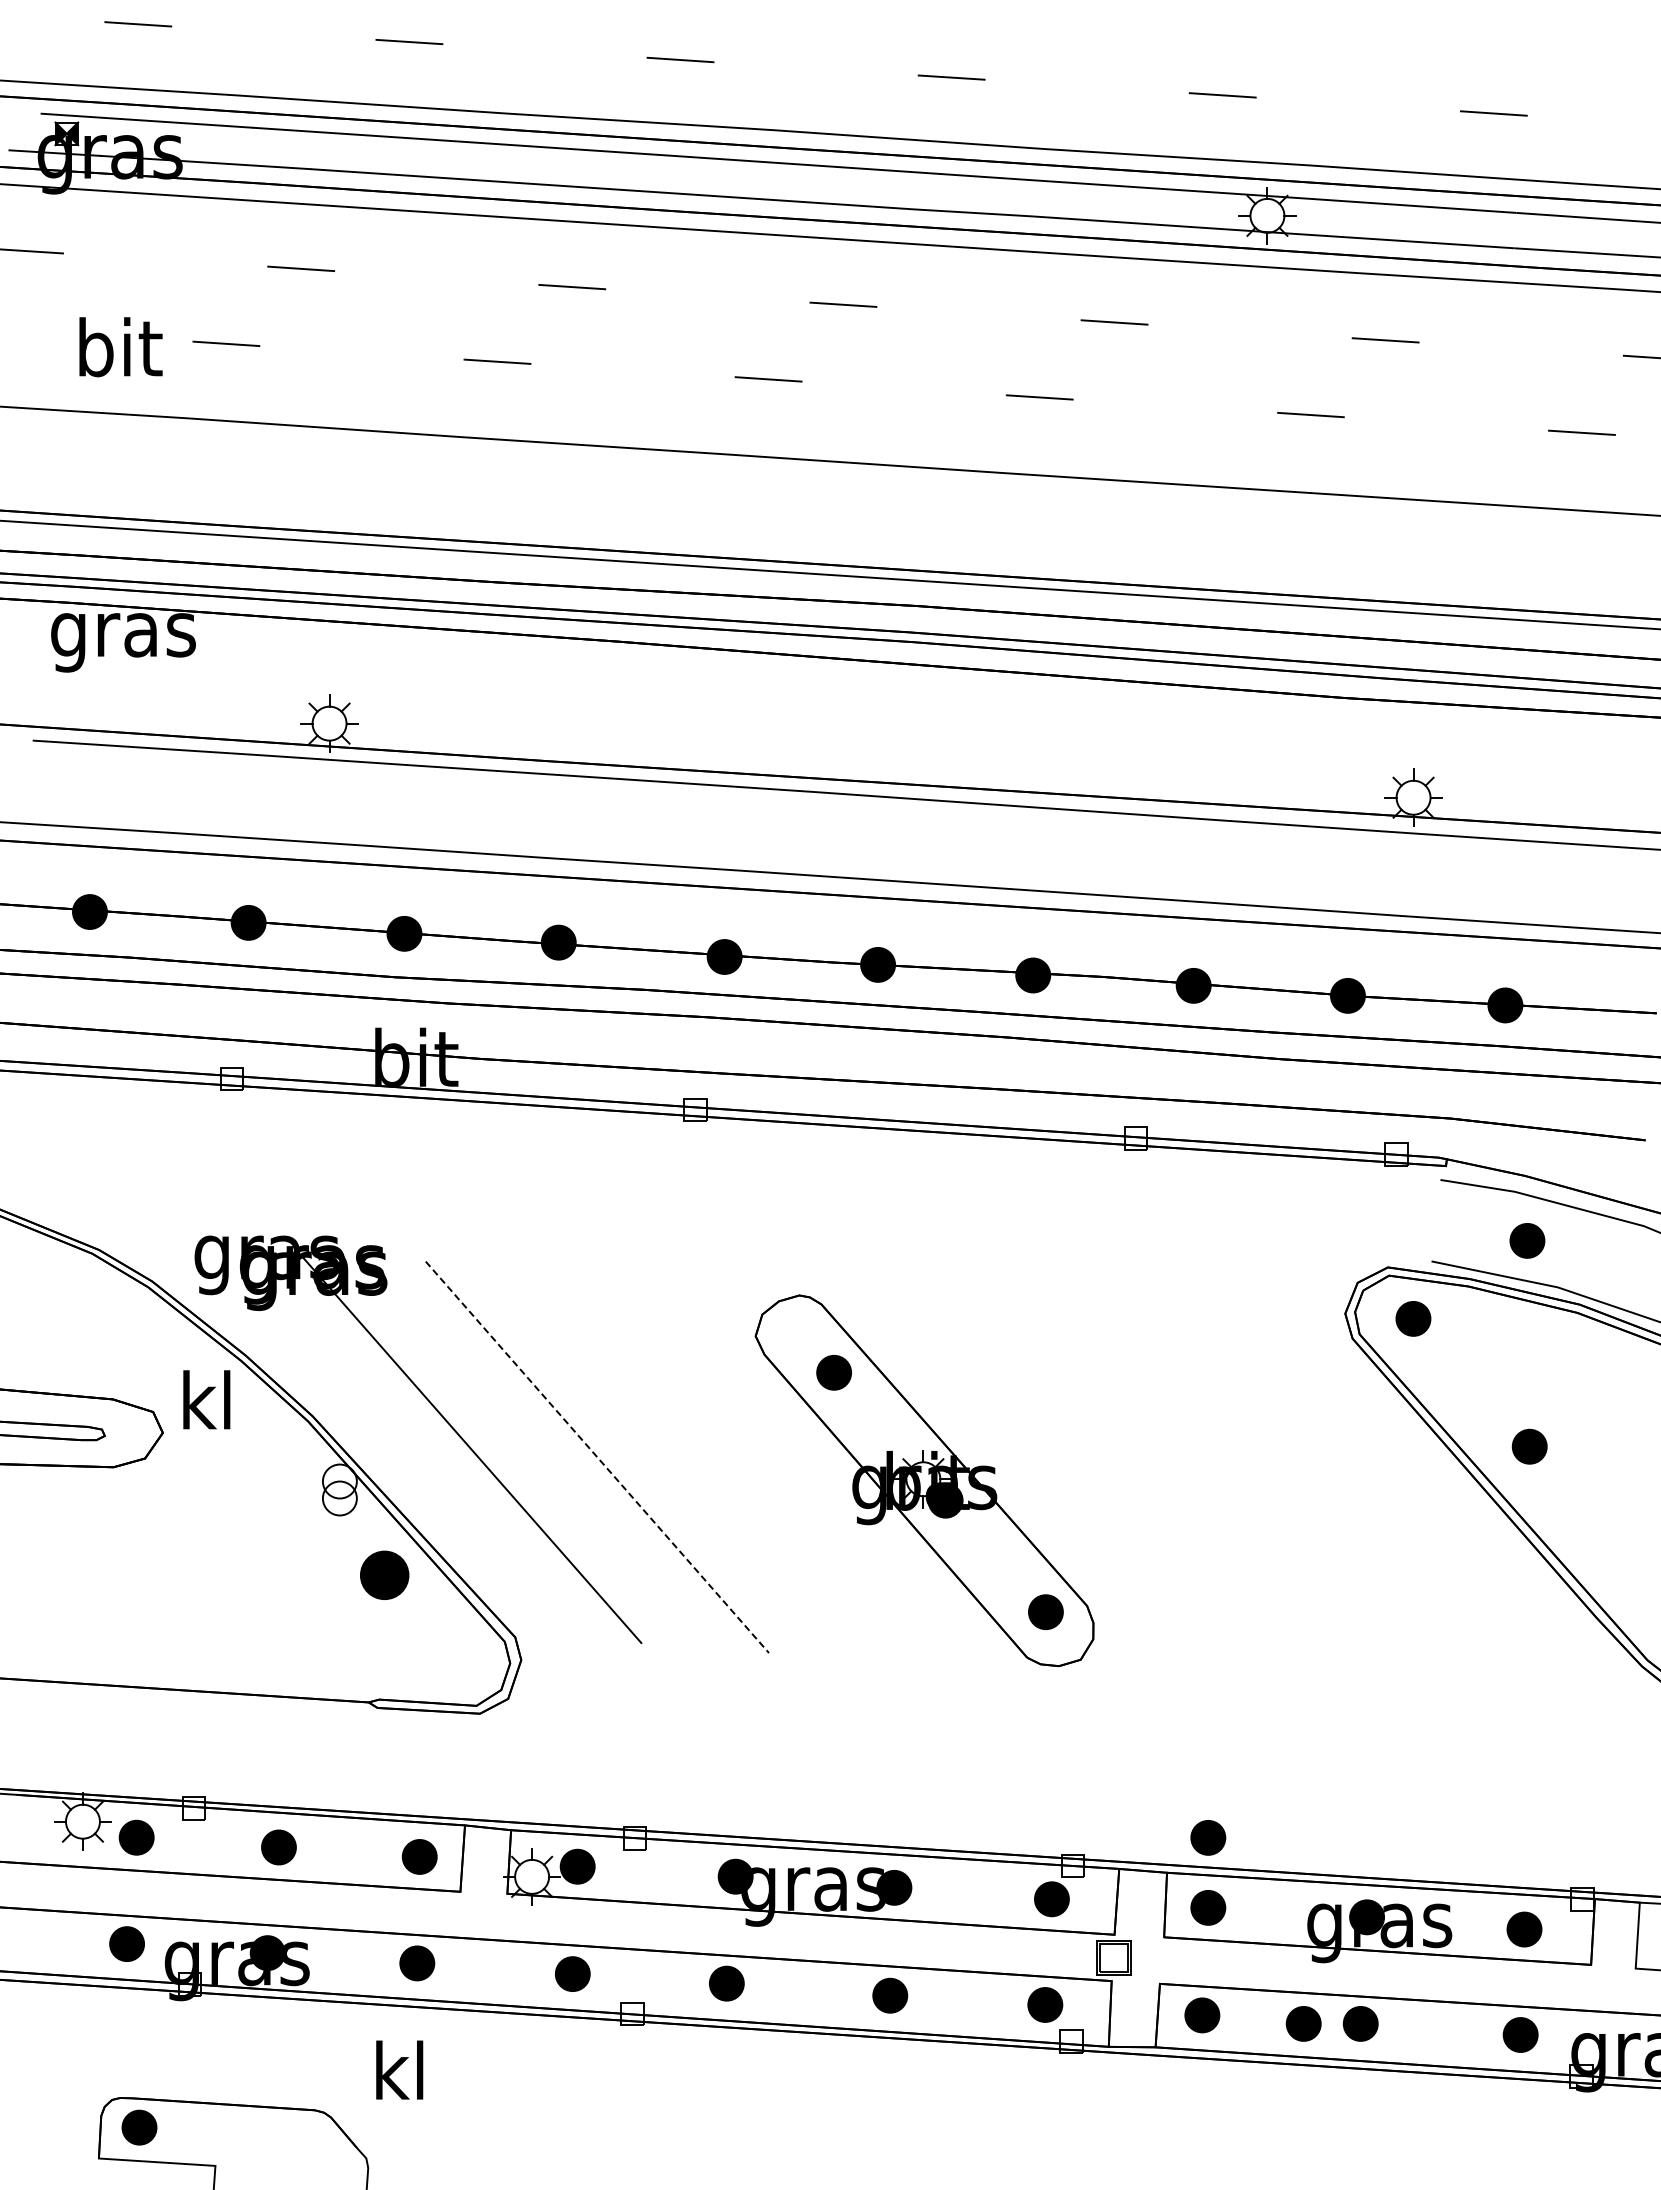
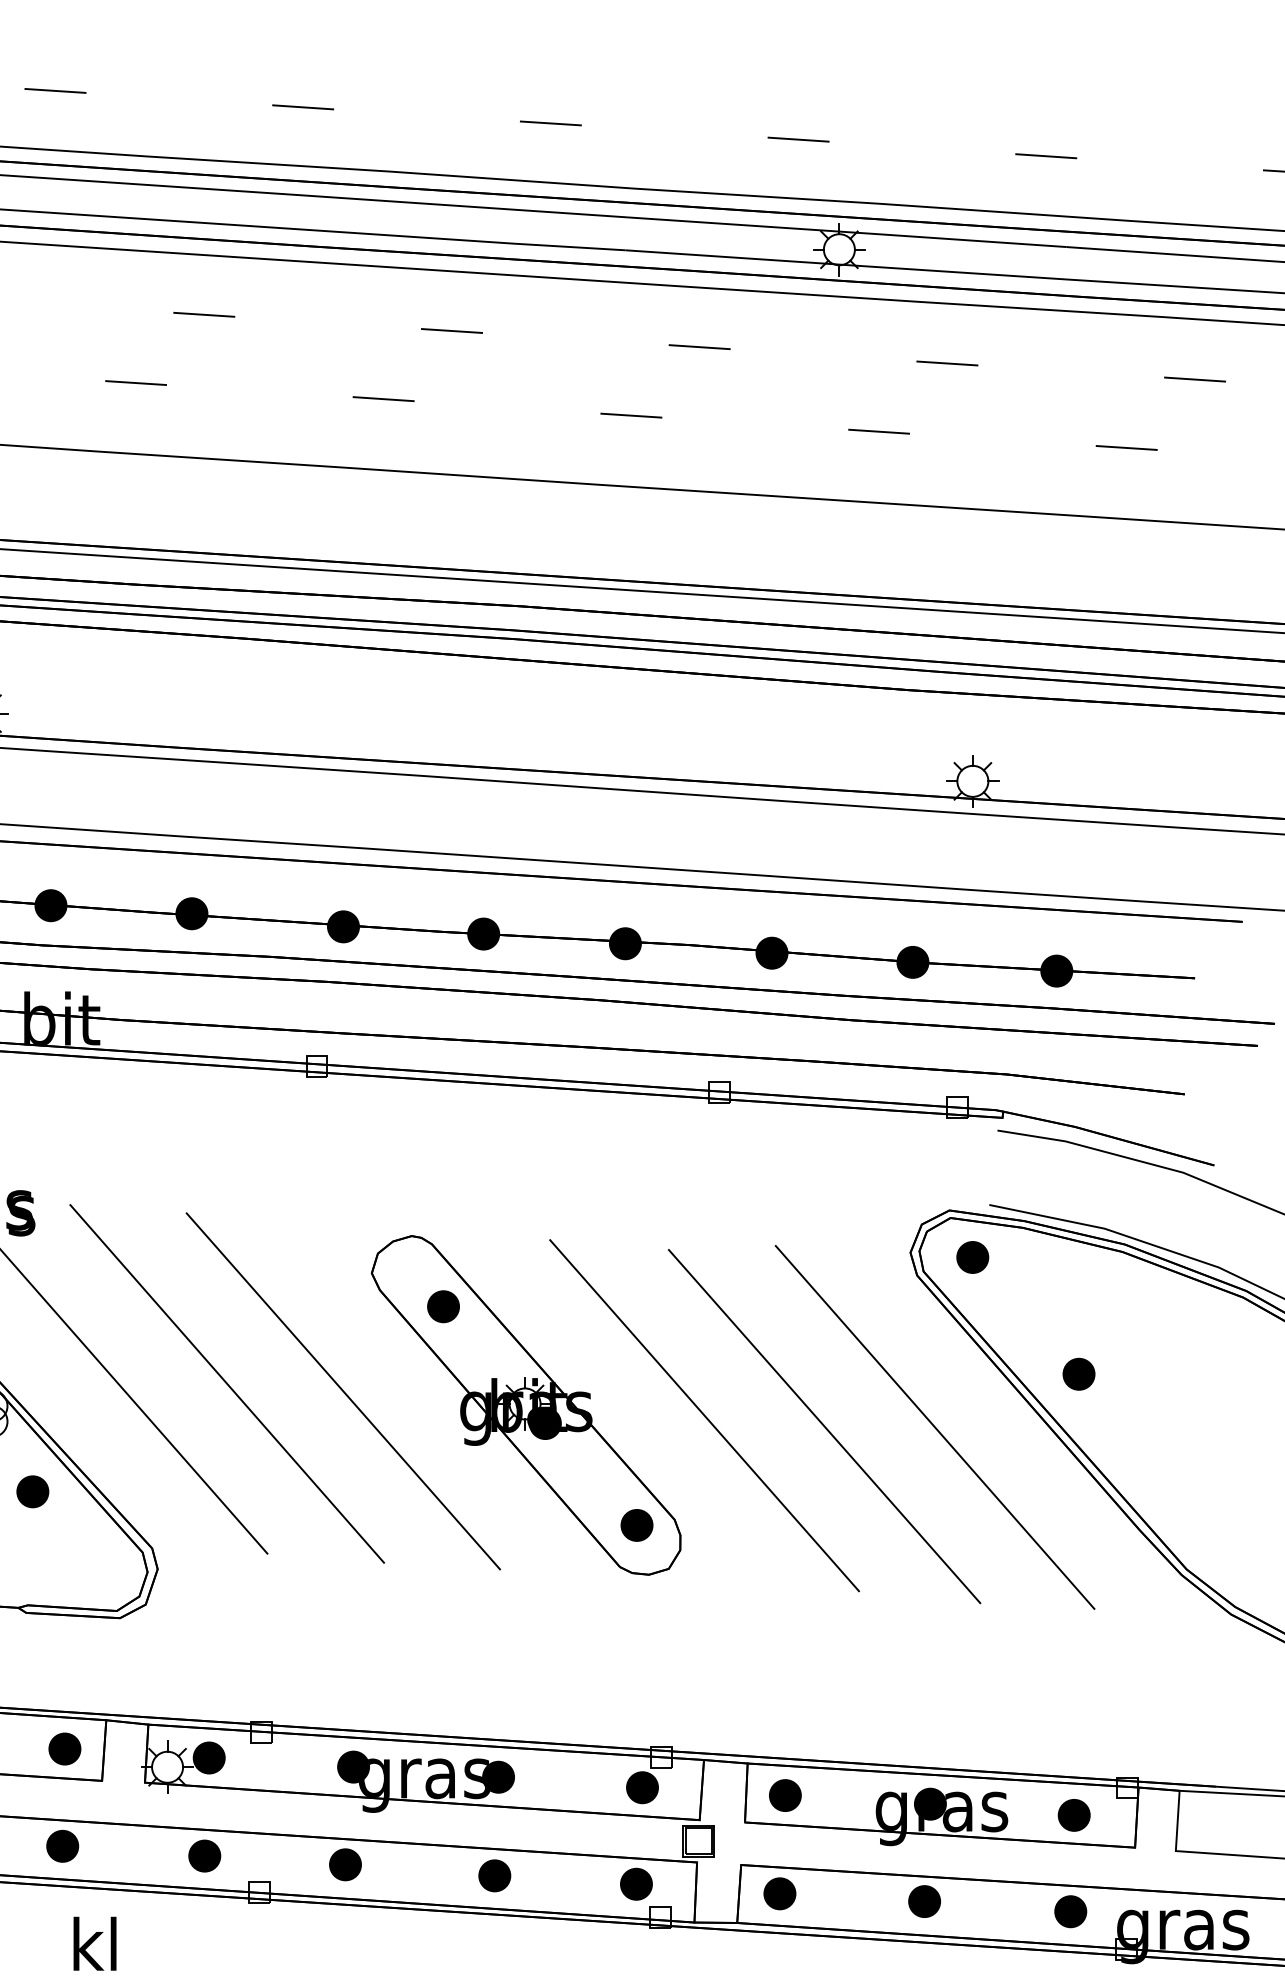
part: (1527, 1240) -> (1076, 1185), removed
line: (597, 1457) -> (227, 1384), dashed -> solid
line: (724, 1465) -> (343, 1391), added
line: (1119, 1491) -> (704, 1415), added
line: (1250, 1503) -> (823, 1426), added
line: (1371, 1504) -> (934, 1427), added
part: (384, 1575) -> (32, 1491), size x0.71
part: (1208, 1837) -> (785, 1731), removed
part: (1303, 2023) -> (872, 1901), removed
text: (399, 2069) -> (94, 1943), moved

